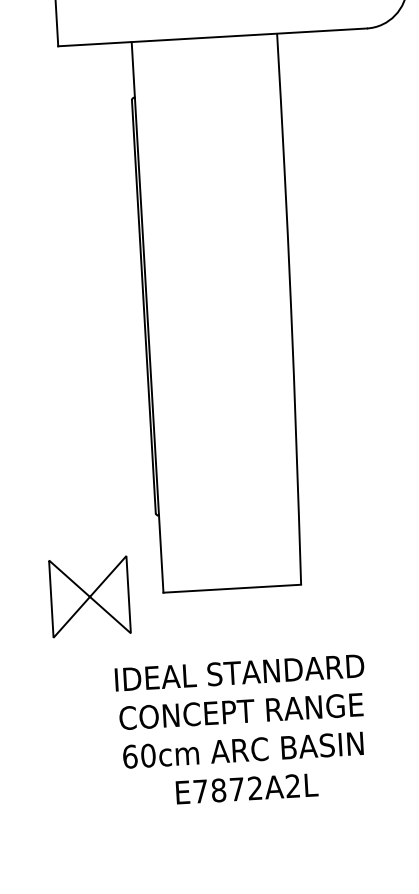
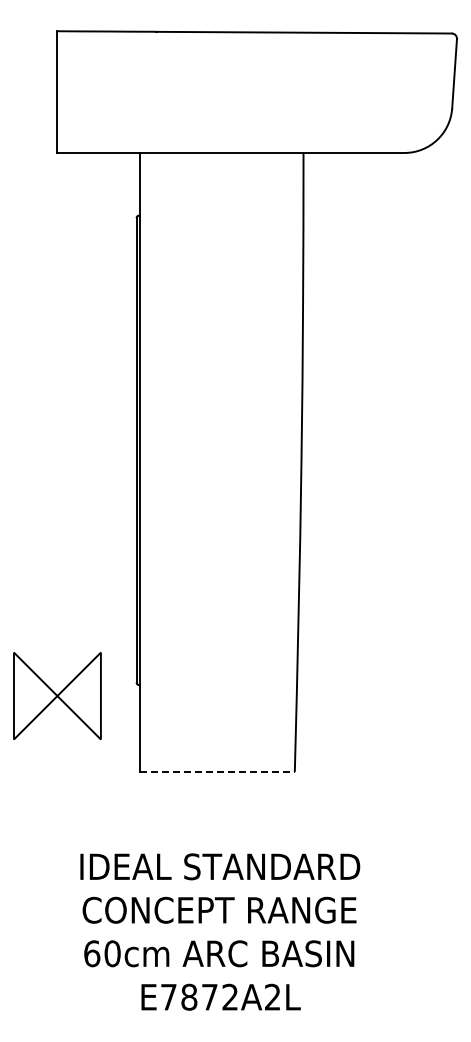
line: (232, 589) -> (217, 772), solid -> dashed
part: (90, 596) -> (57, 695), moved

